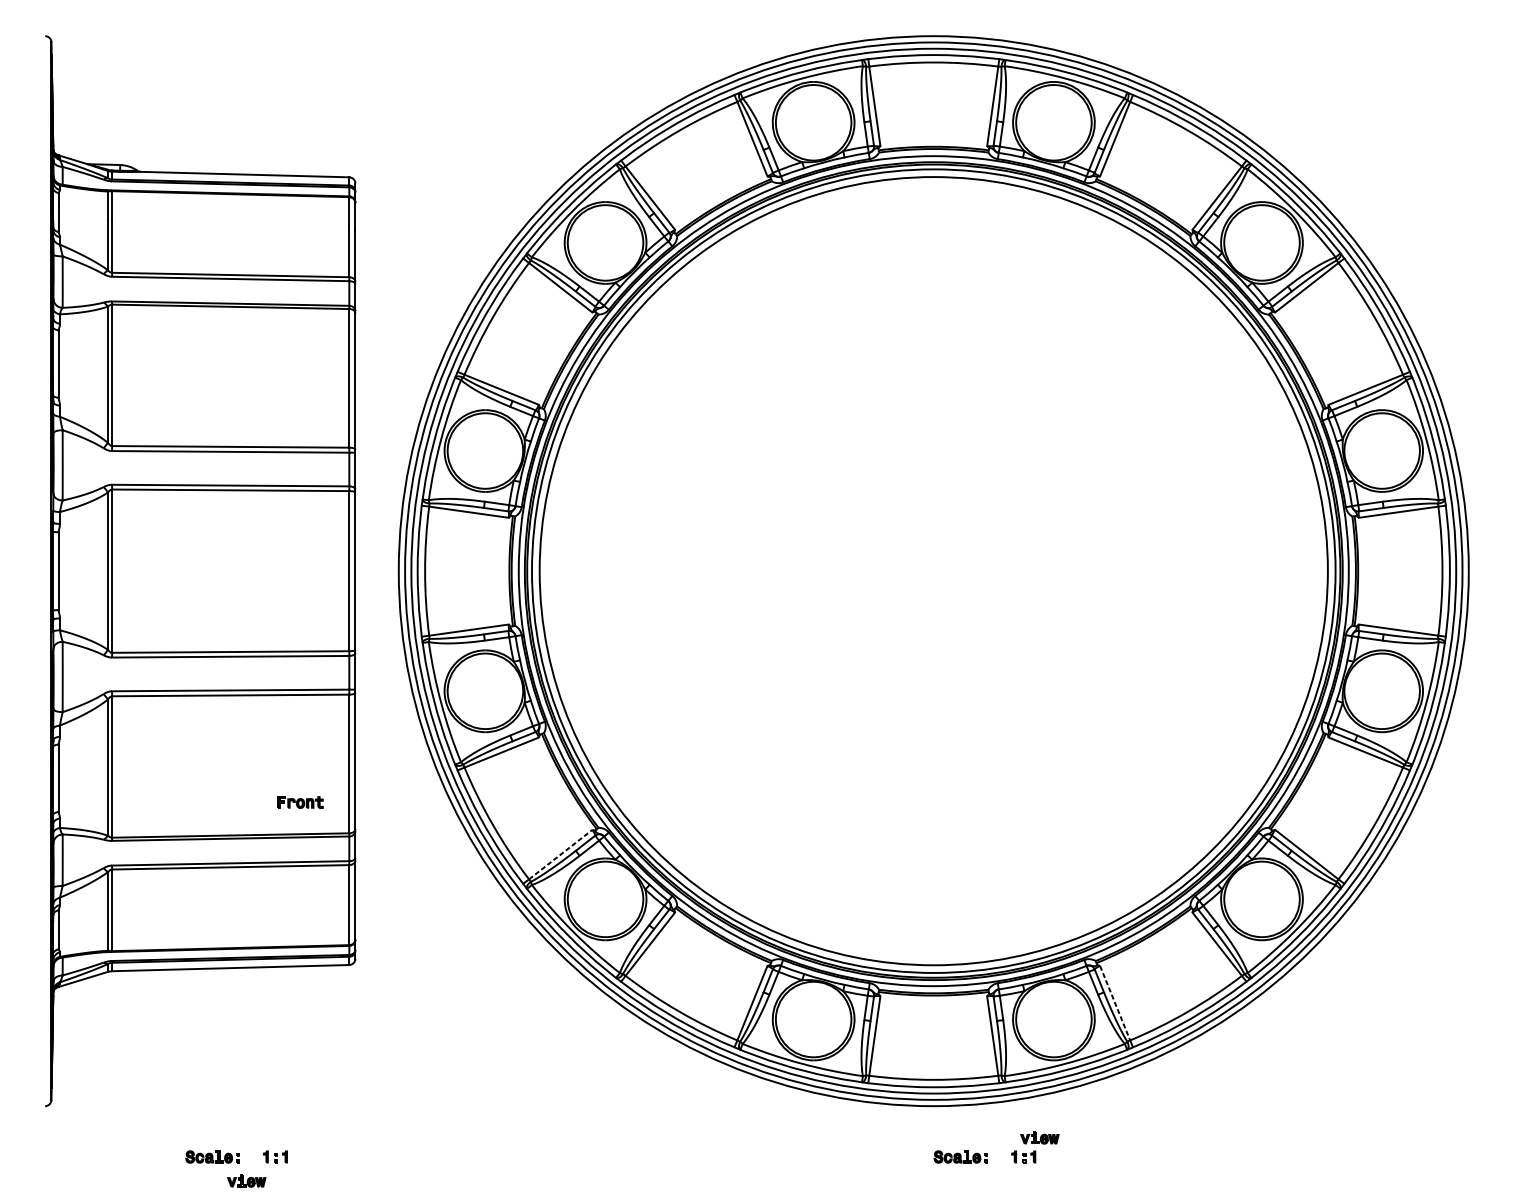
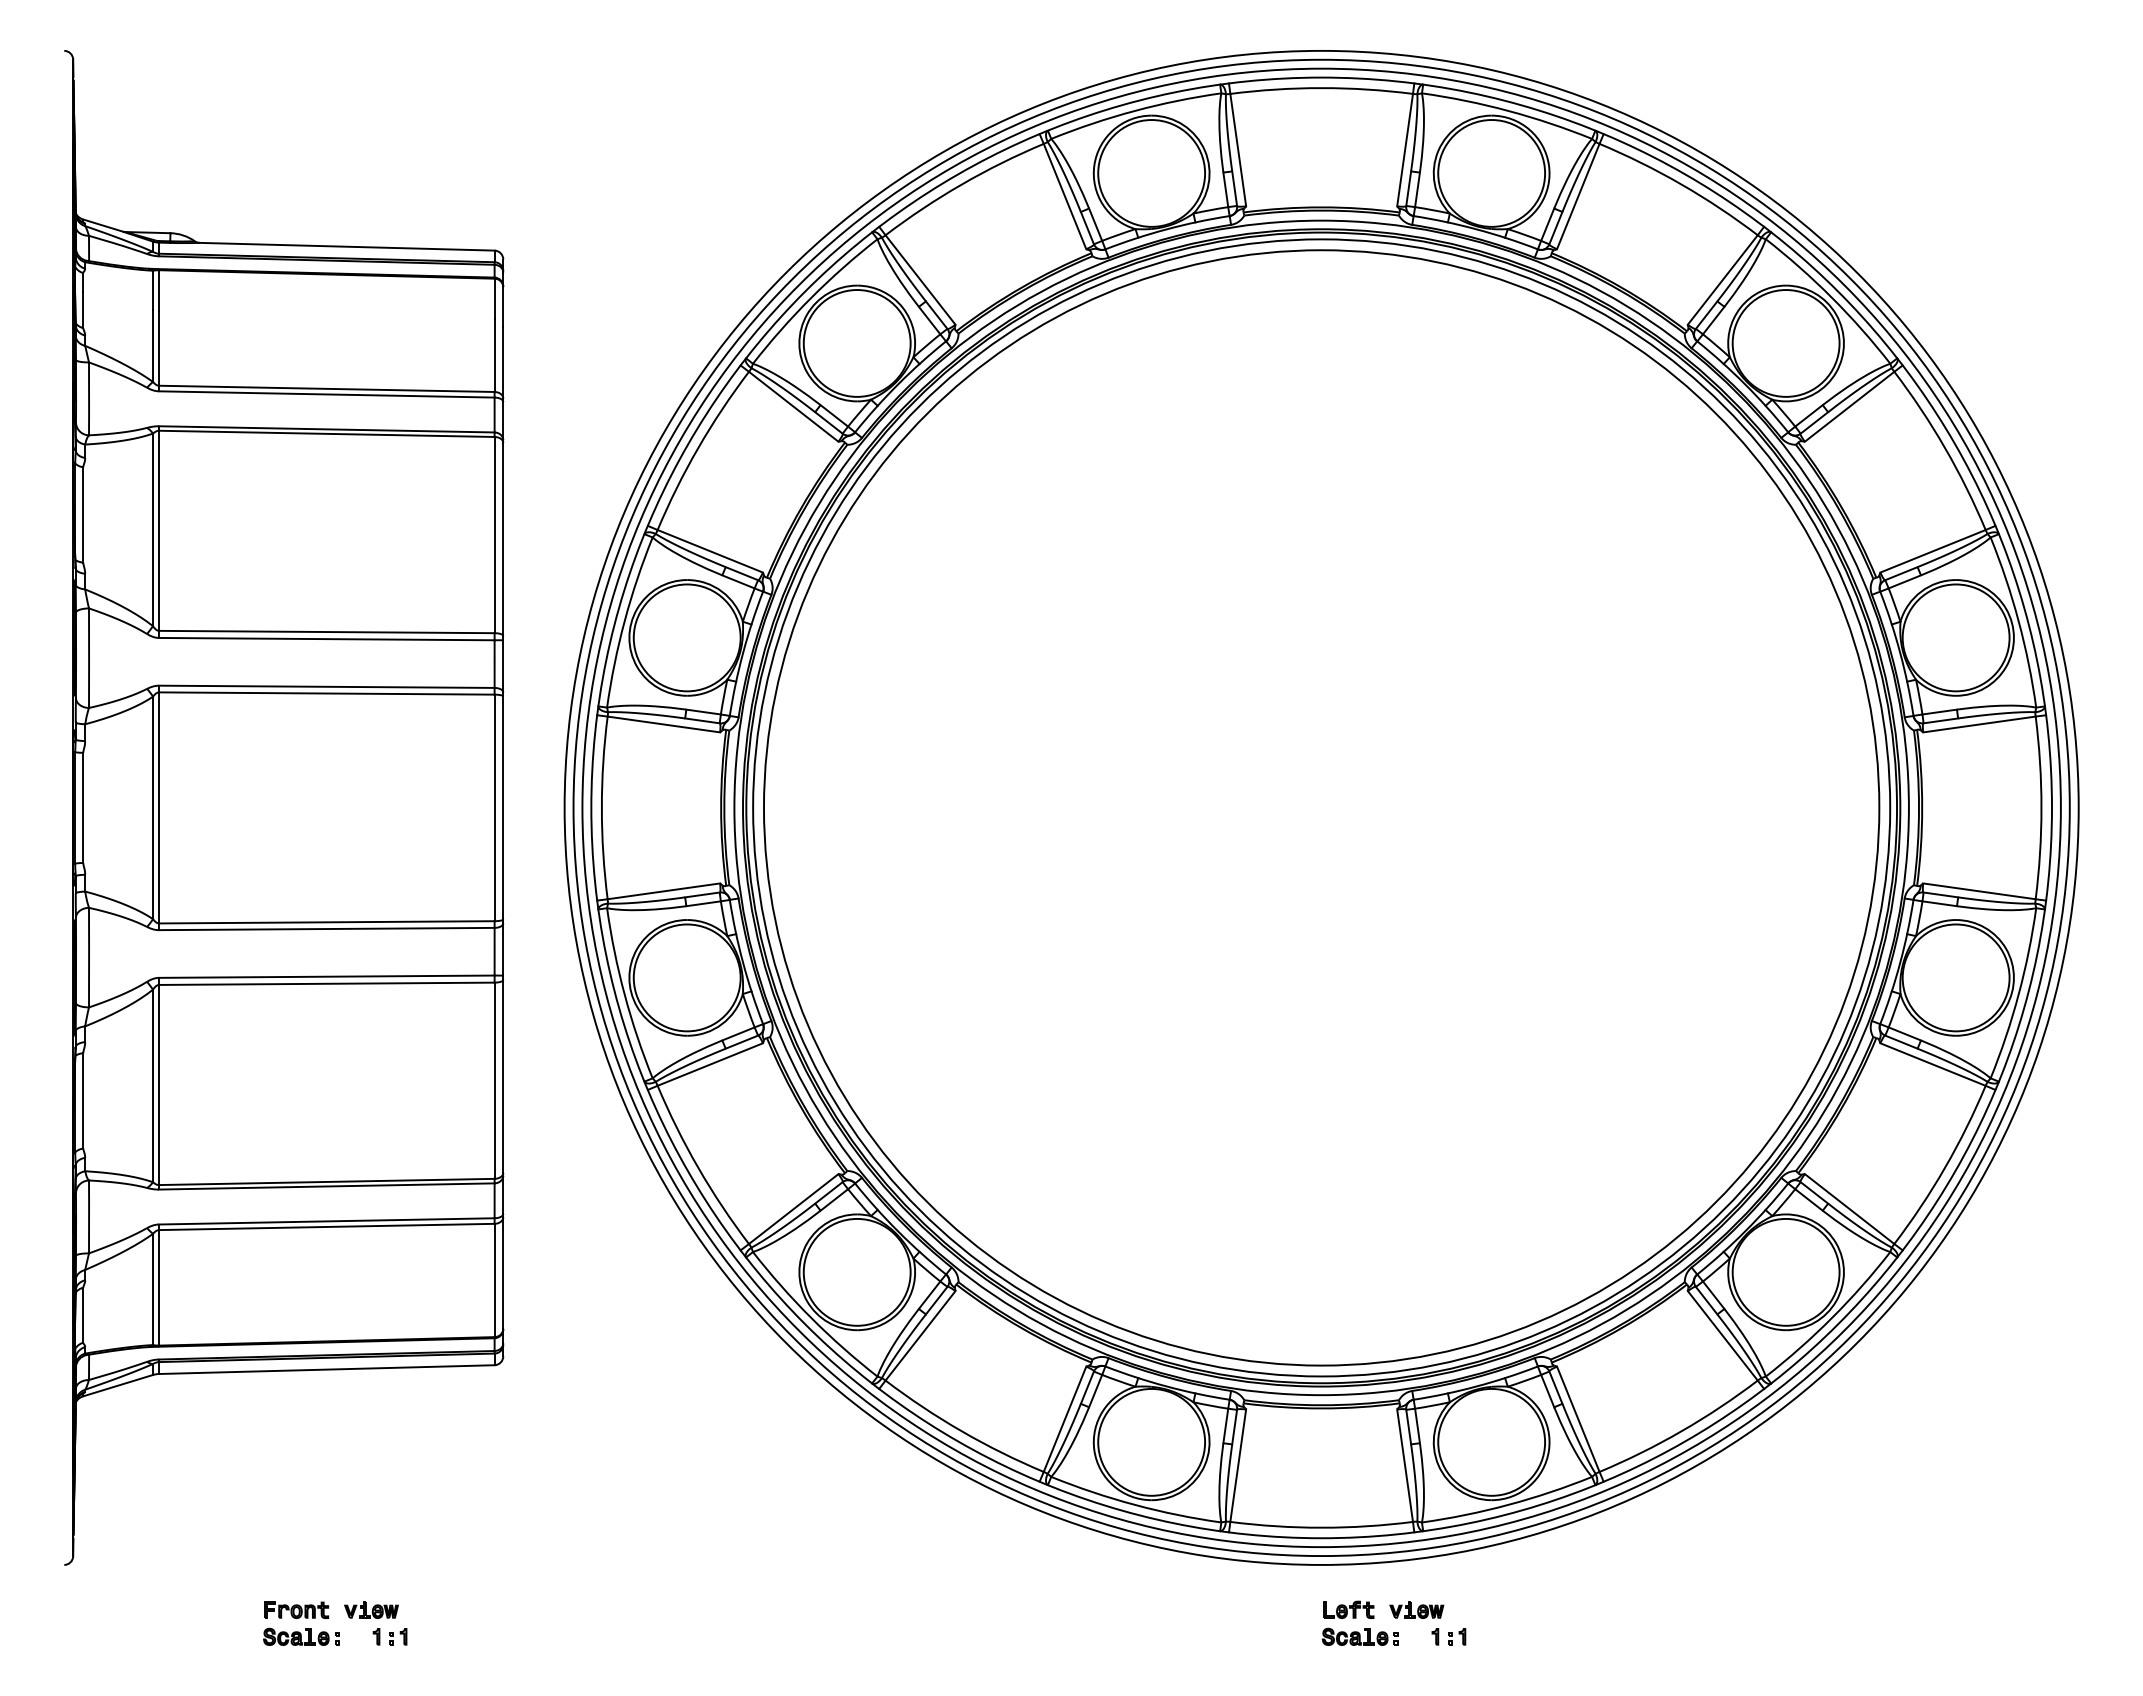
part: (300, 801) -> (296, 1609), moved
line: (560, 854) -> (793, 1209), dashed -> solid
line: (1115, 1003) -> (1578, 1419), dashed -> solid
part: (952, 1137) -> (1348, 1609), added
part: (1039, 1137) -> (1416, 1609), moved
part: (246, 1180) -> (371, 1609), moved

